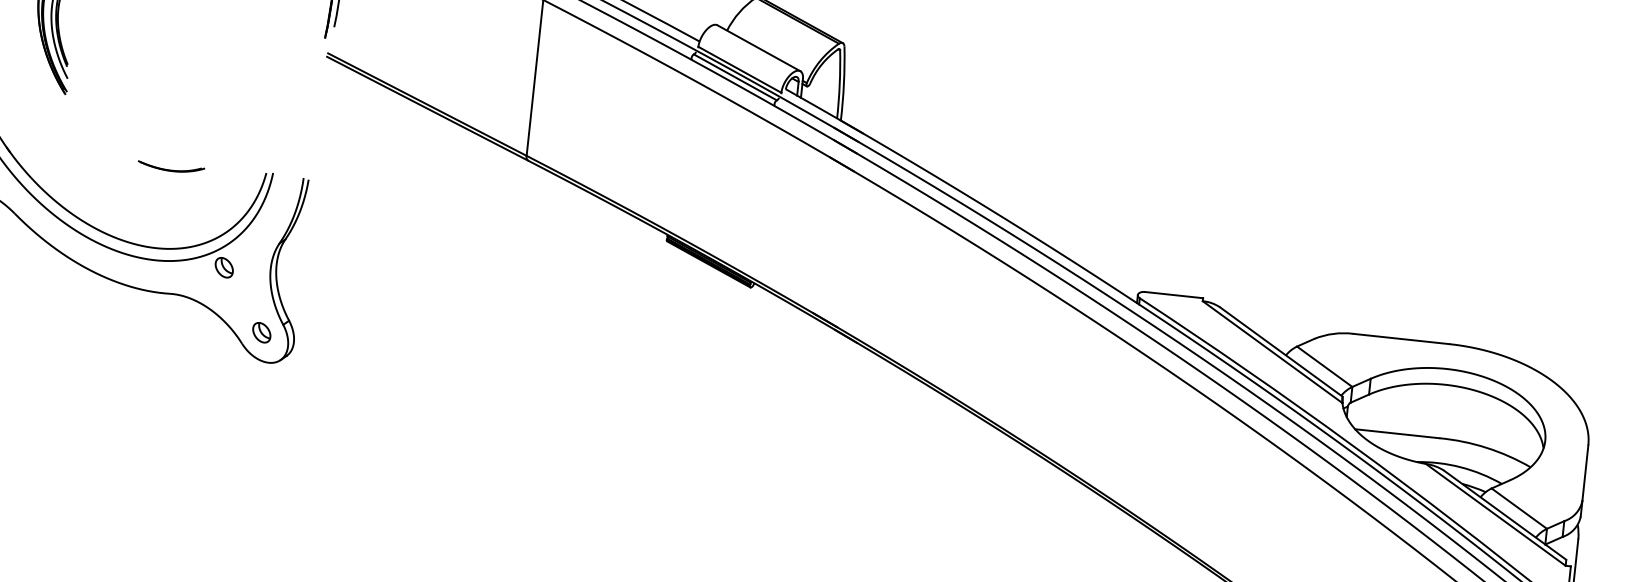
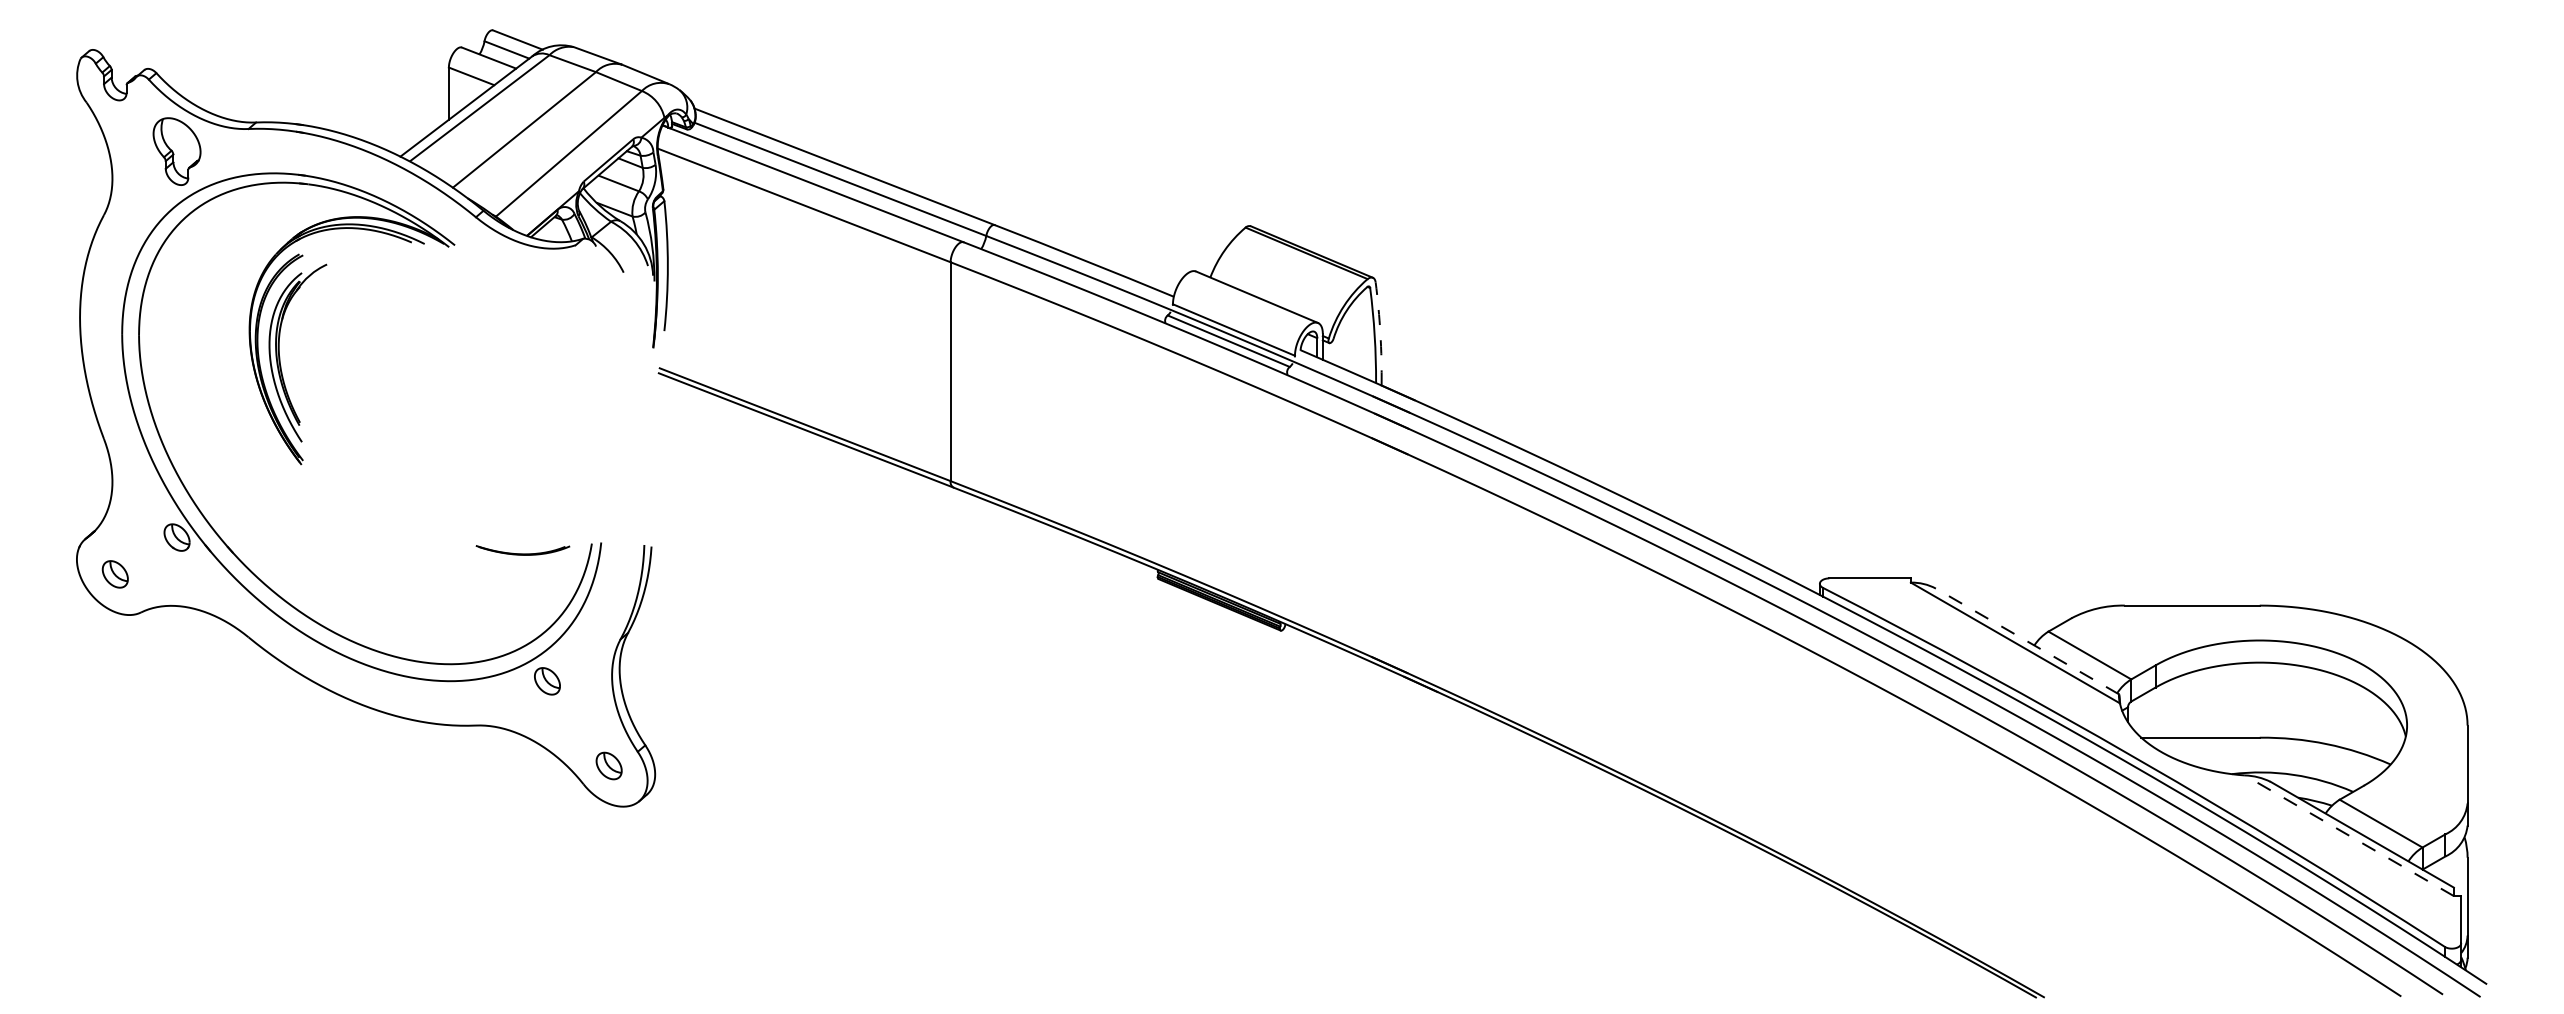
arc: (844, 83) -> (1380, 333), solid -> dashed
part: (170, 167) -> (522, 550), moved
line: (1281, 352) -> (2027, 641), solid -> dashed
line: (1495, 514) -> (2349, 835), solid -> dashed

